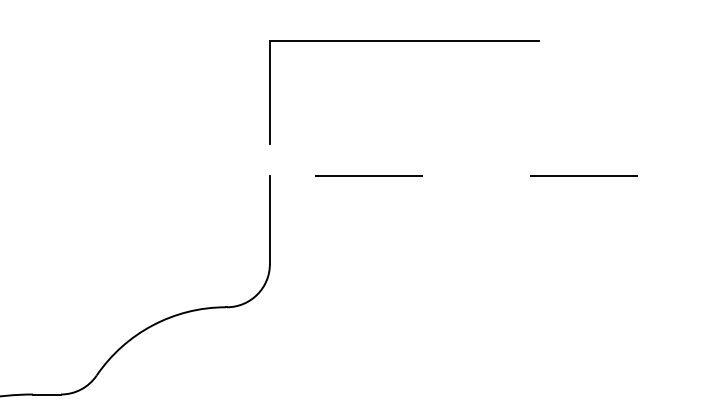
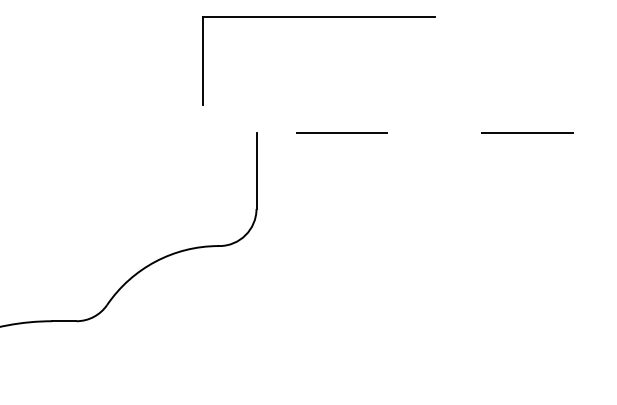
part: (404, 42) -> (318, 17), moved

